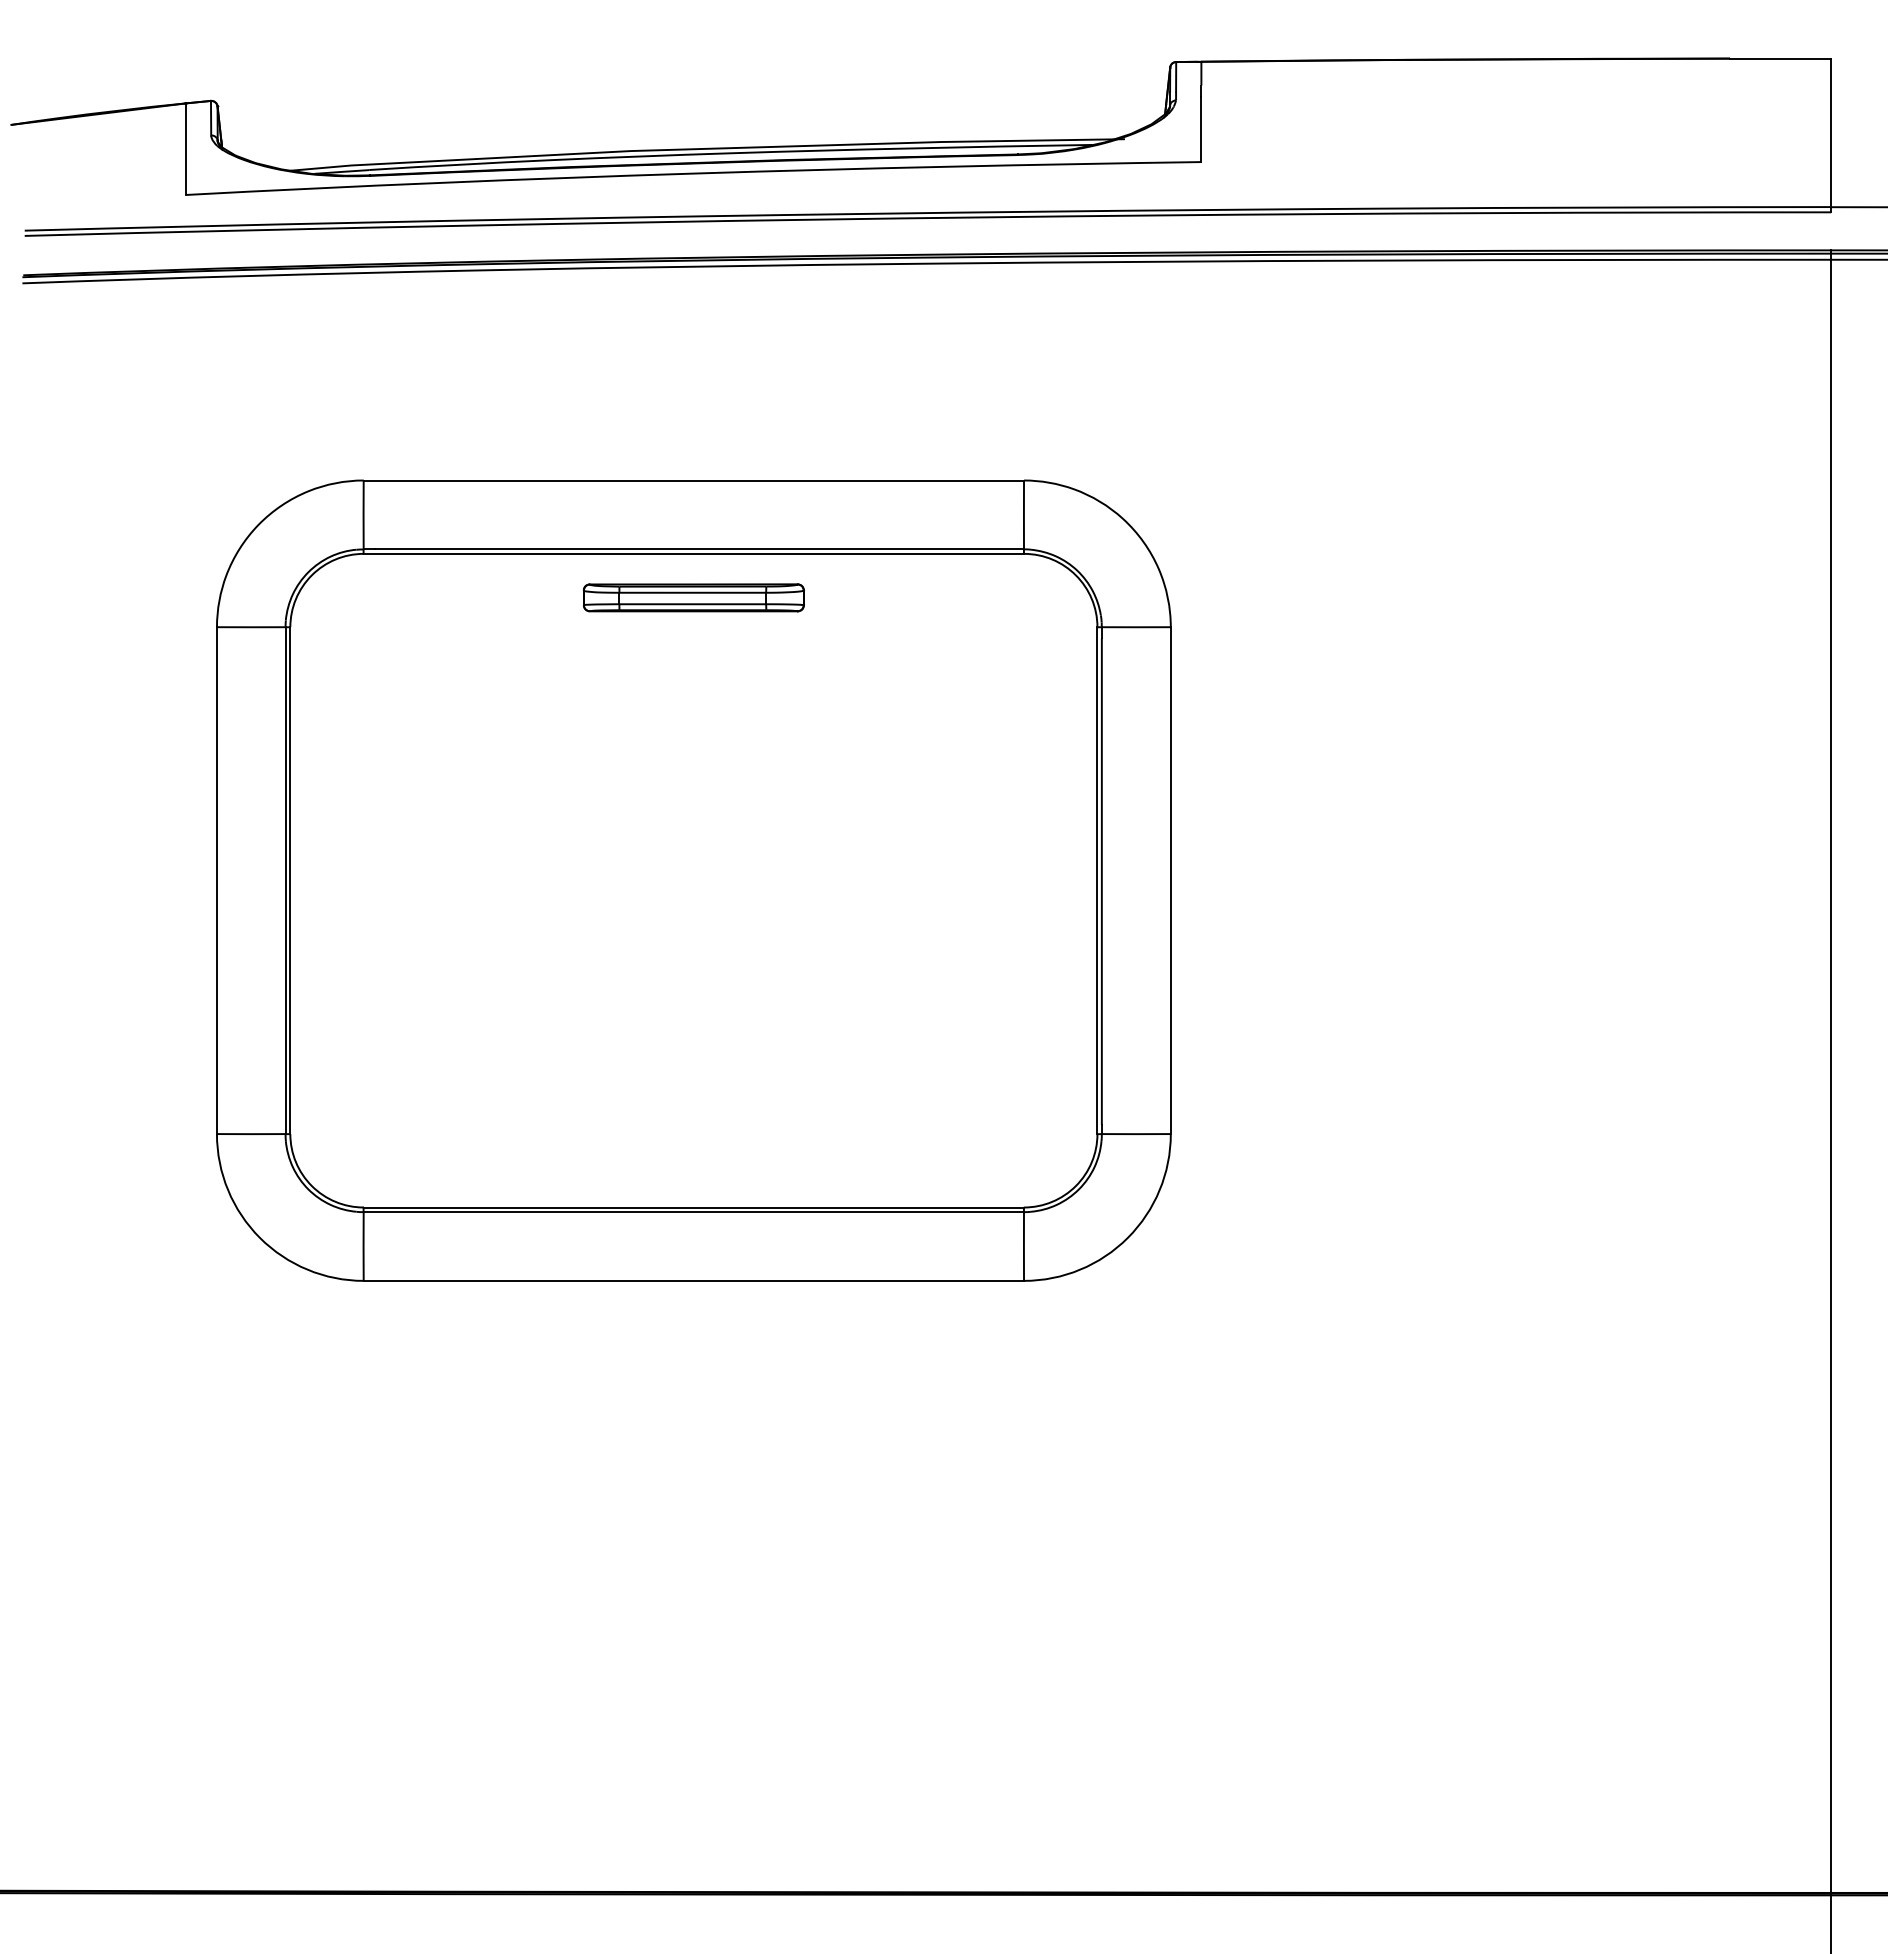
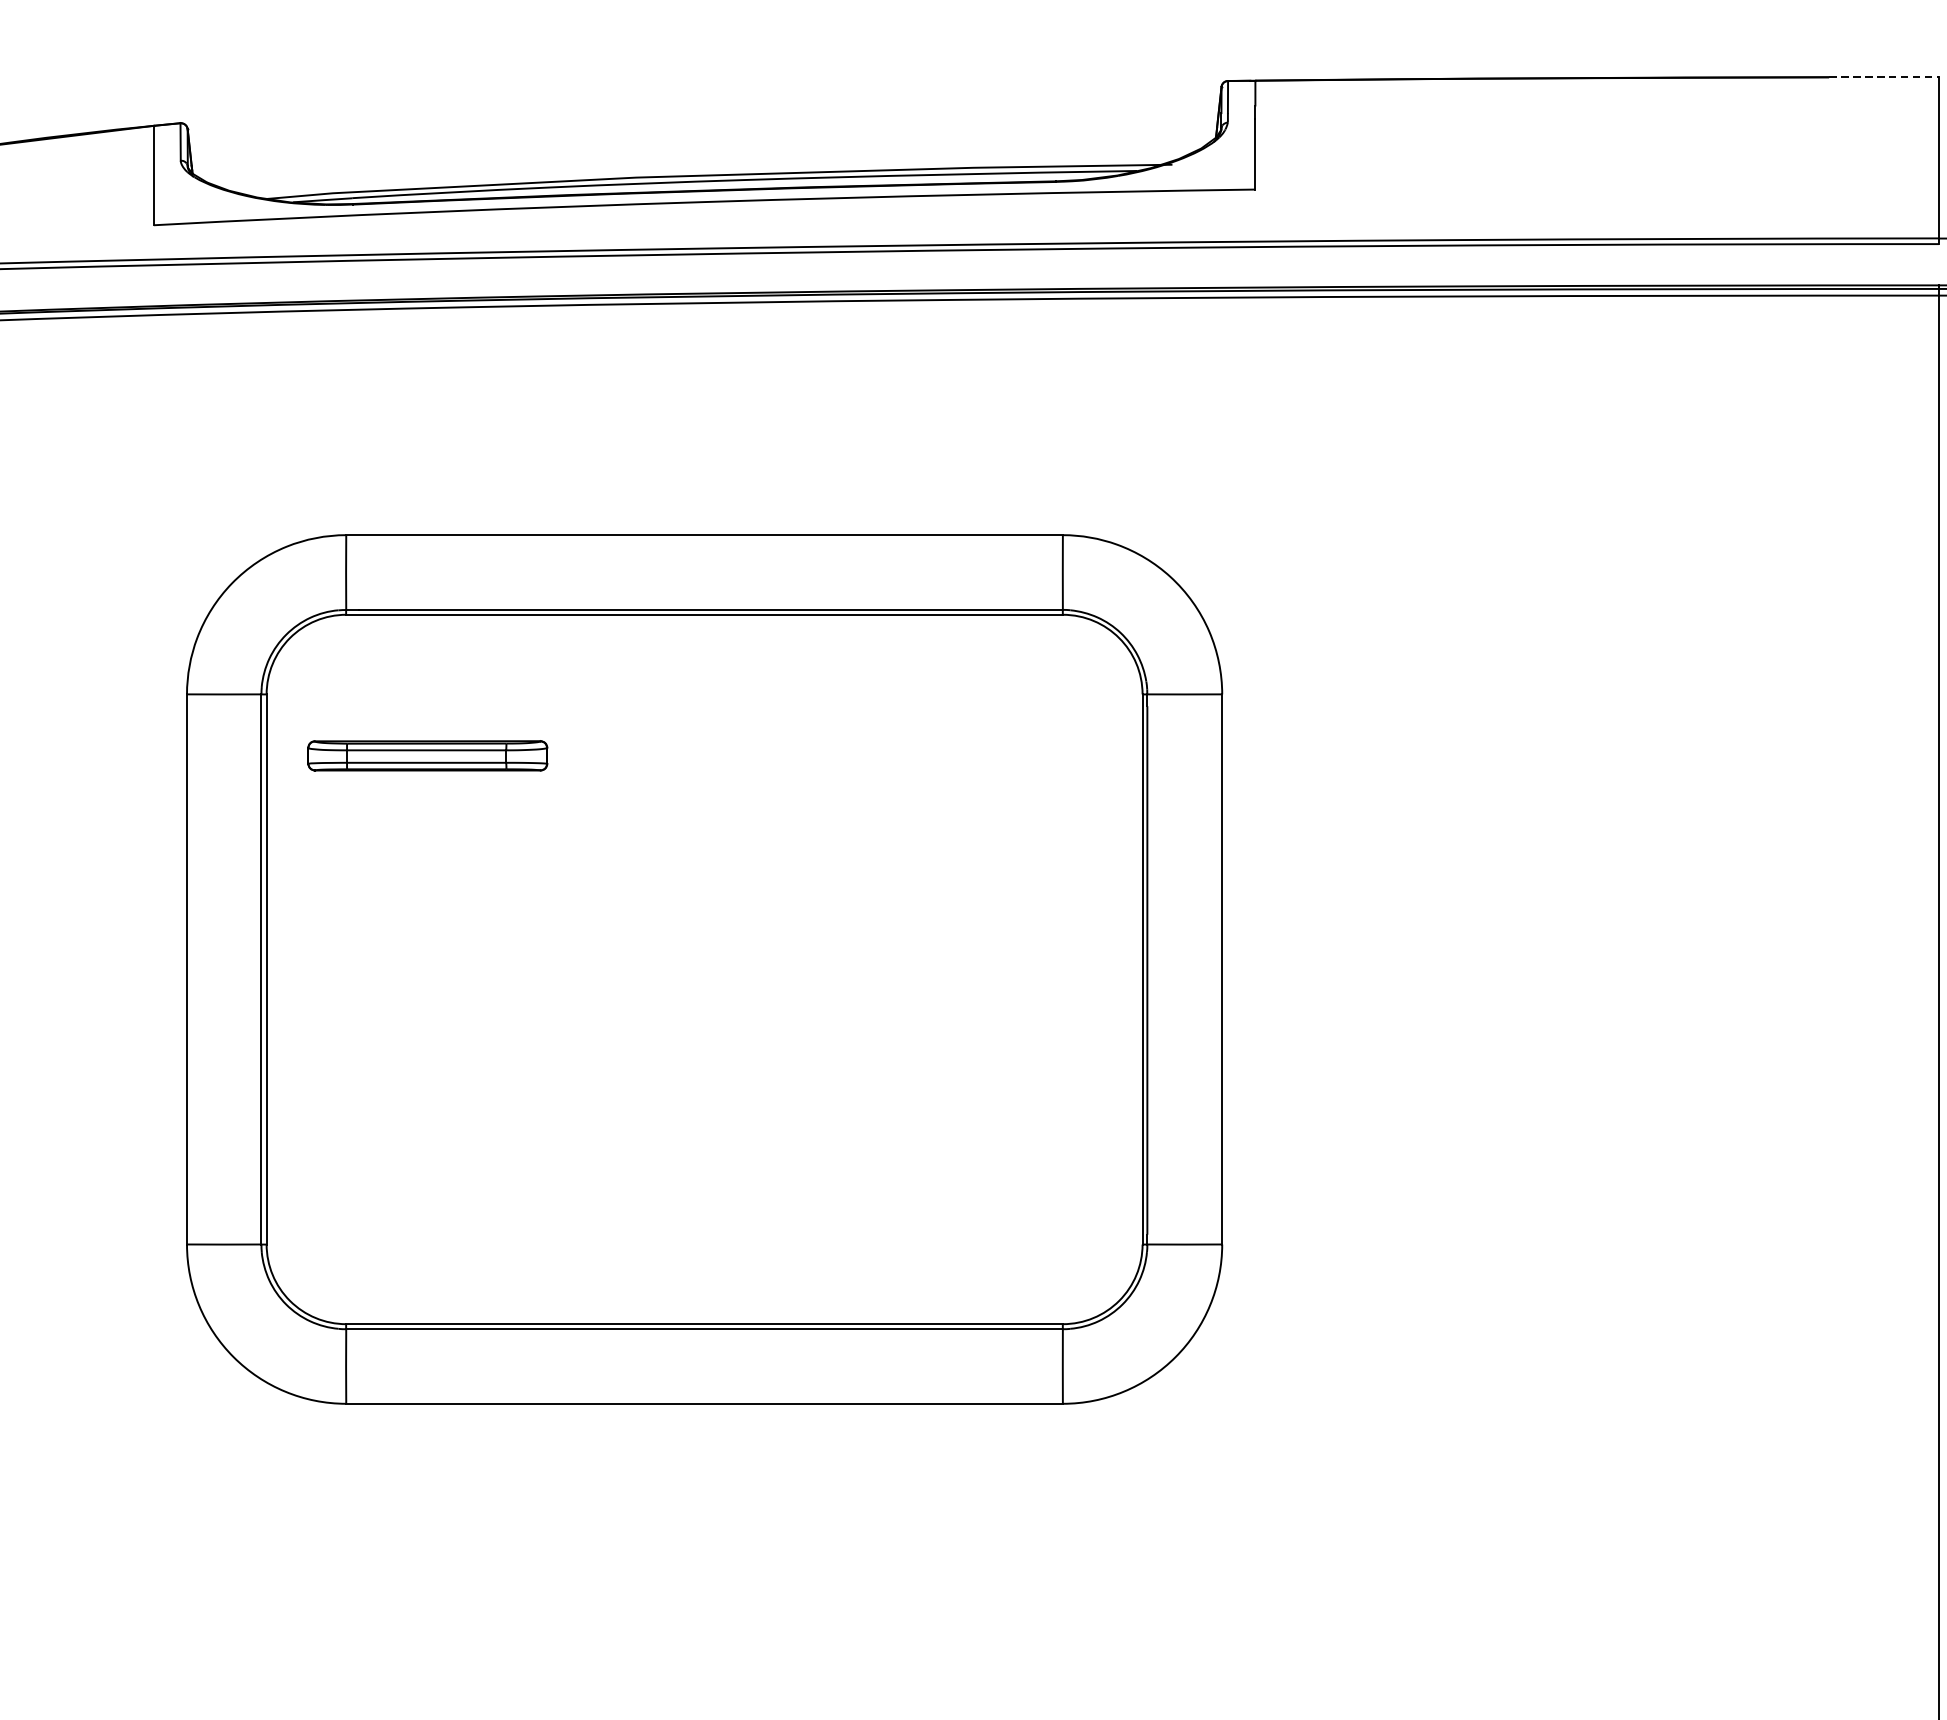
line: (1780, 58) -> (1883, 77), solid -> dashed
part: (693, 597) -> (427, 755), moved

